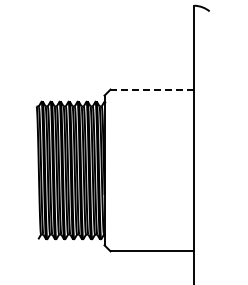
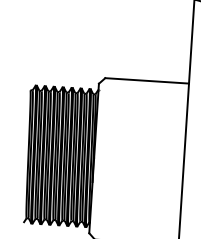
line: (152, 89) -> (147, 80), dashed -> solid

